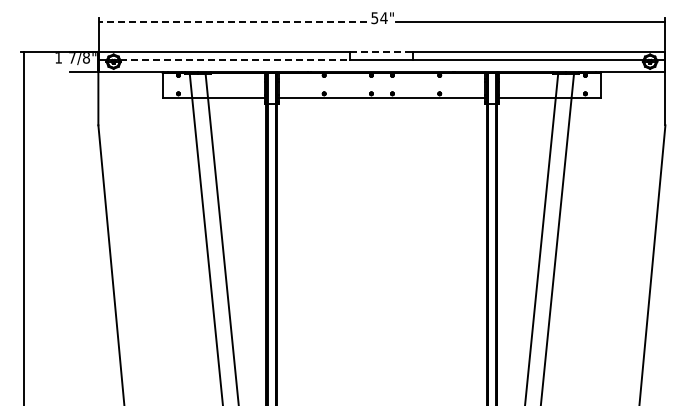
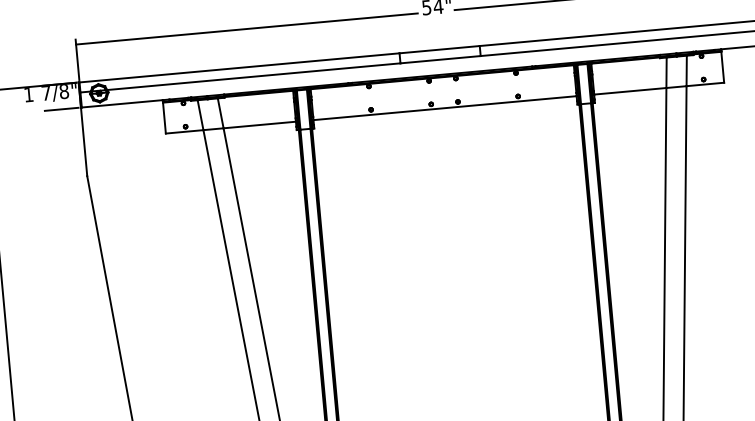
line: (232, 22) -> (246, 29), dashed -> solid
line: (381, 51) -> (439, 49), dashed -> solid
line: (235, 59) -> (254, 76), dashed -> solid

